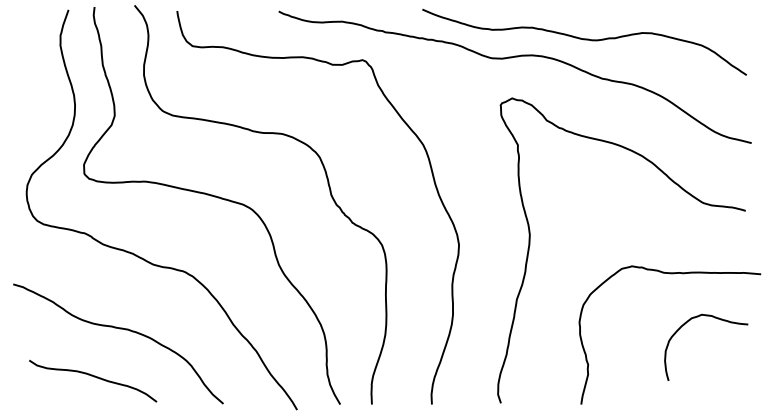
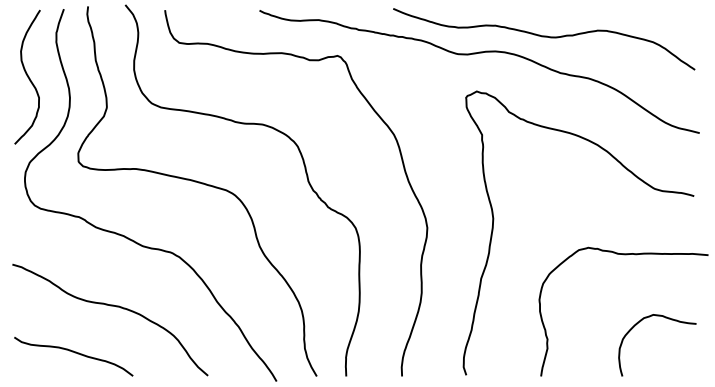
curve: (29, 82) -> (27, 76), added
curve: (714, 318) -> (665, 318), moved
curve: (94, 377) -> (75, 353), moved

